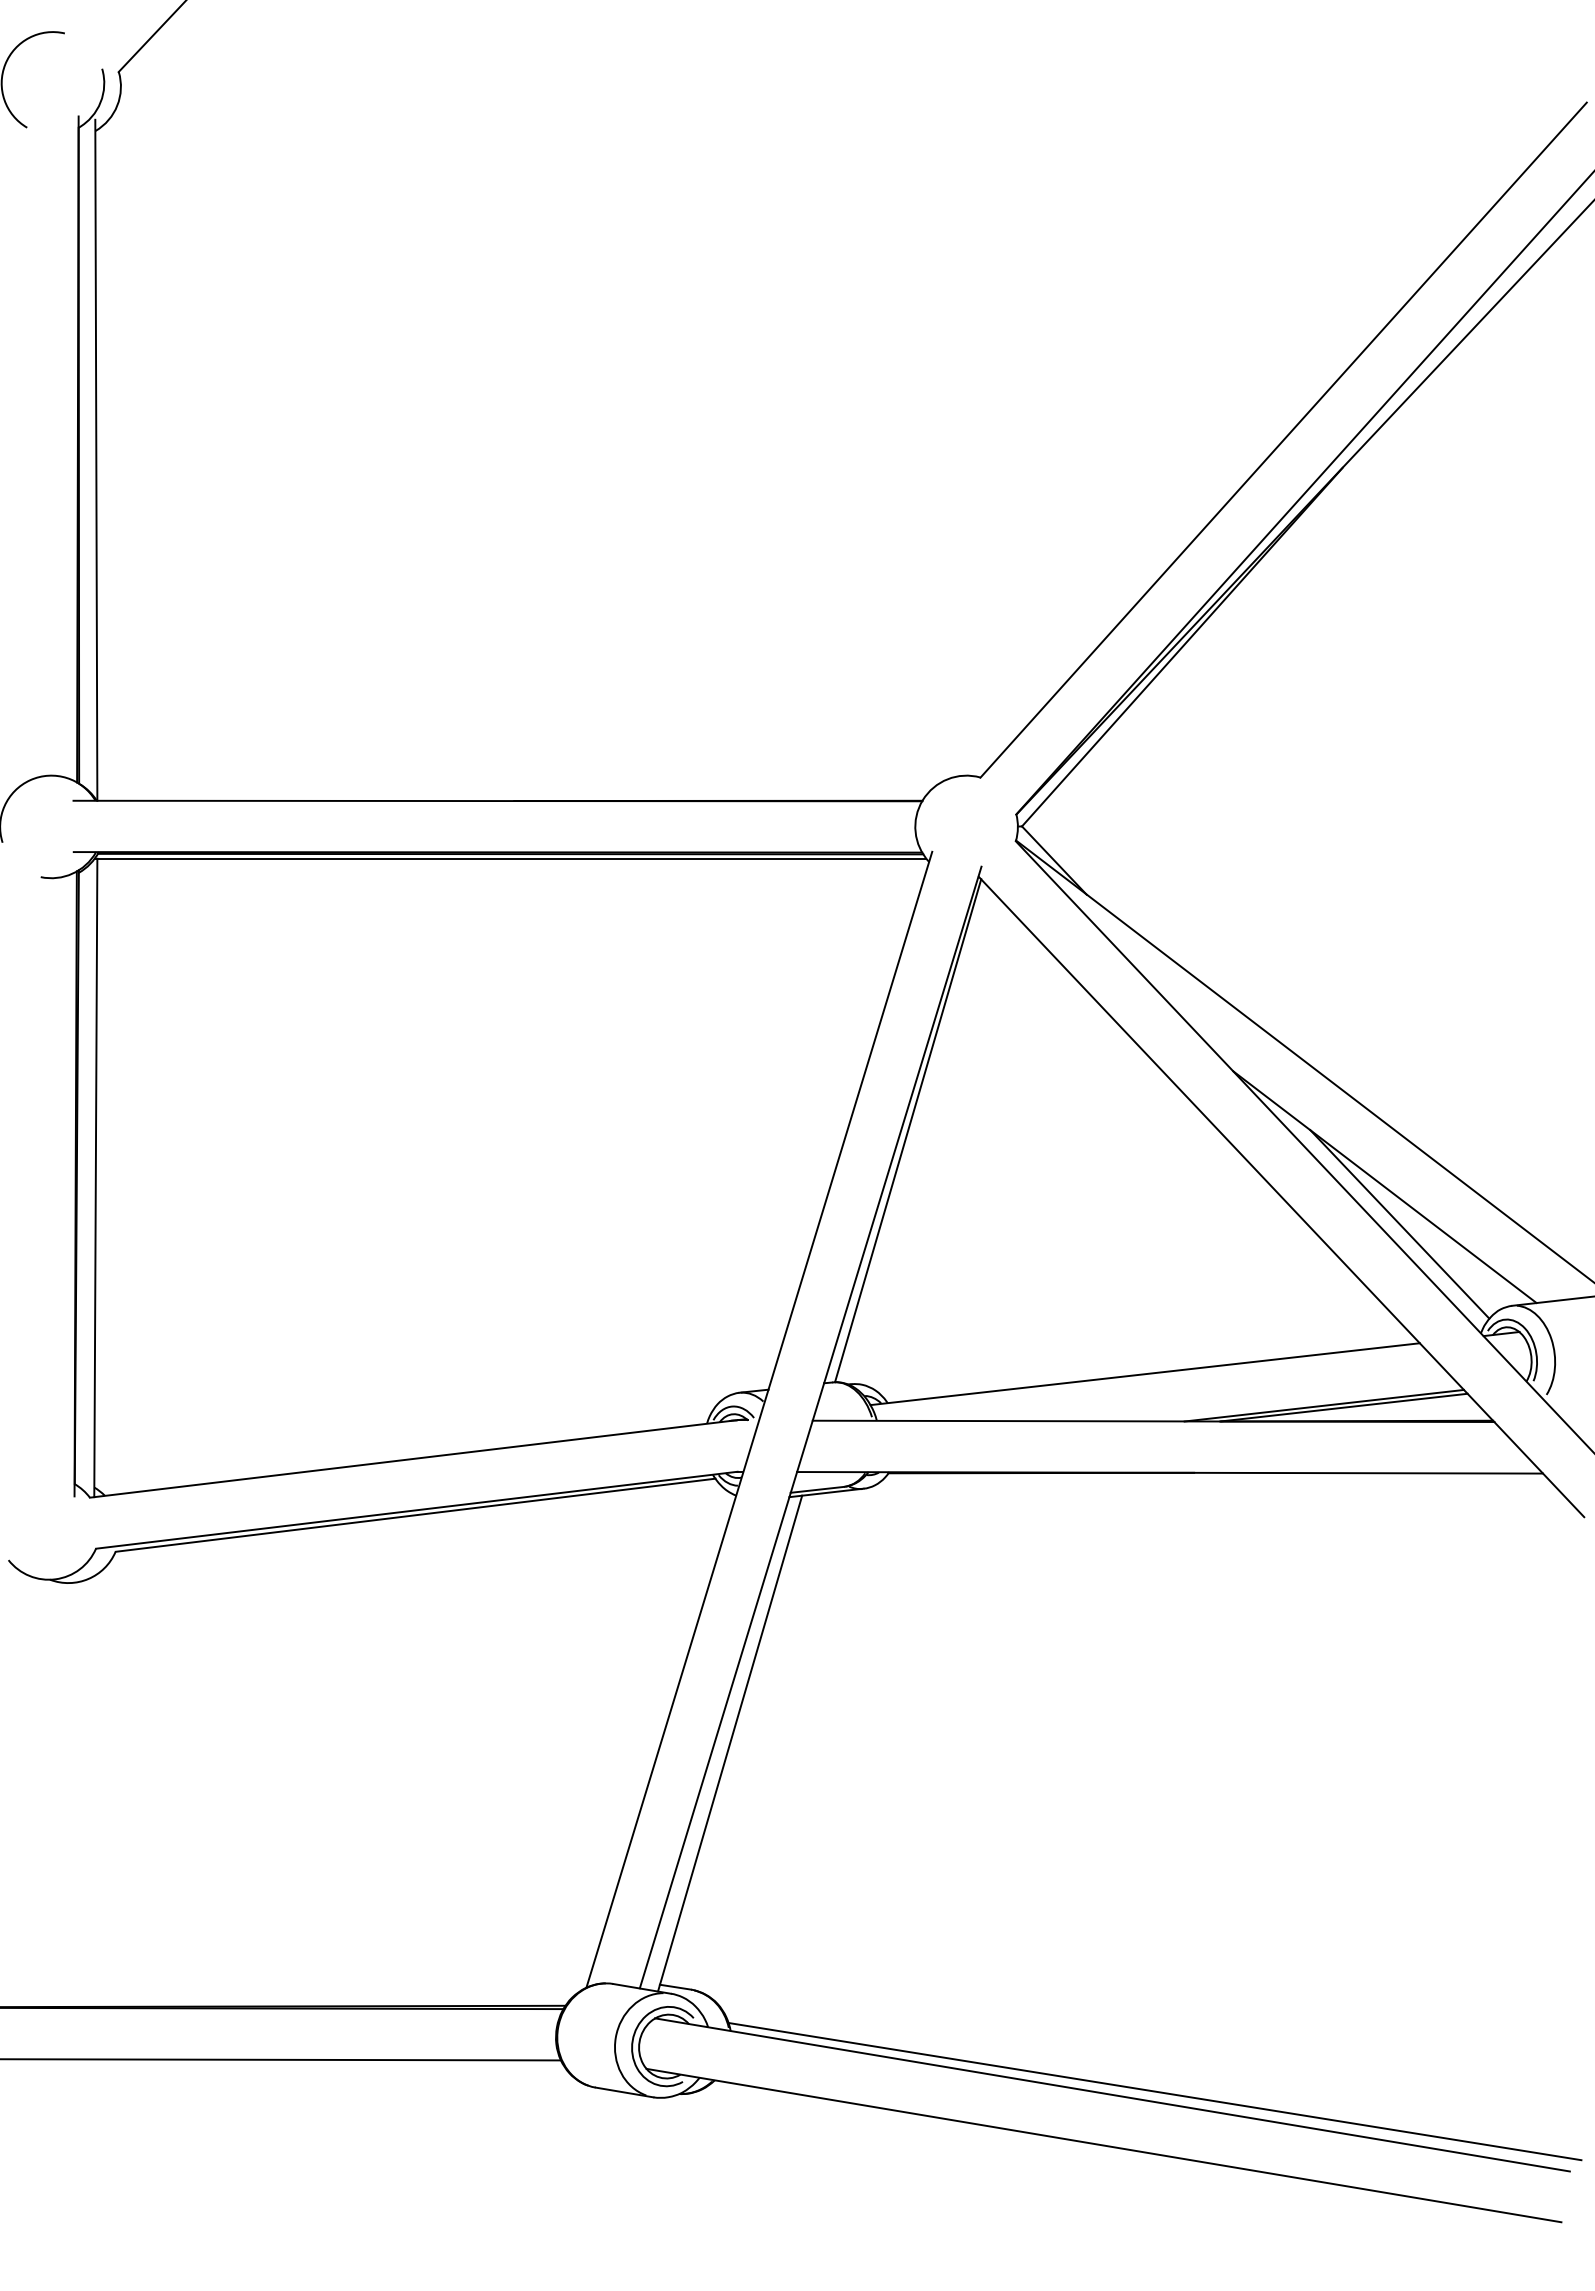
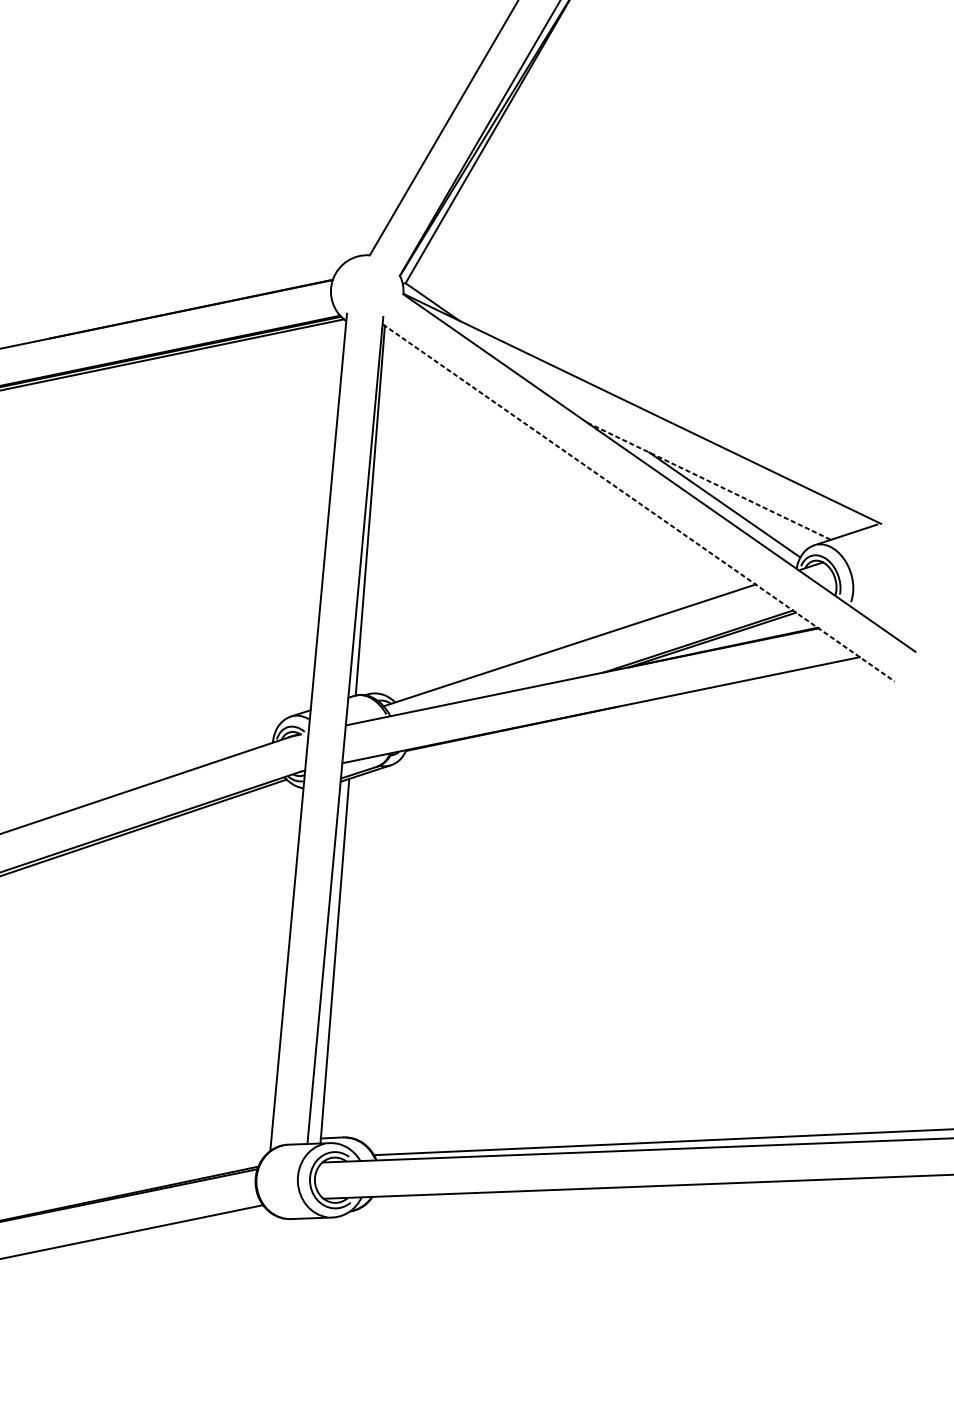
line: (1384, 1187) -> (708, 481), solid -> dashed
line: (1281, 1197) -> (638, 503), solid -> dashed

